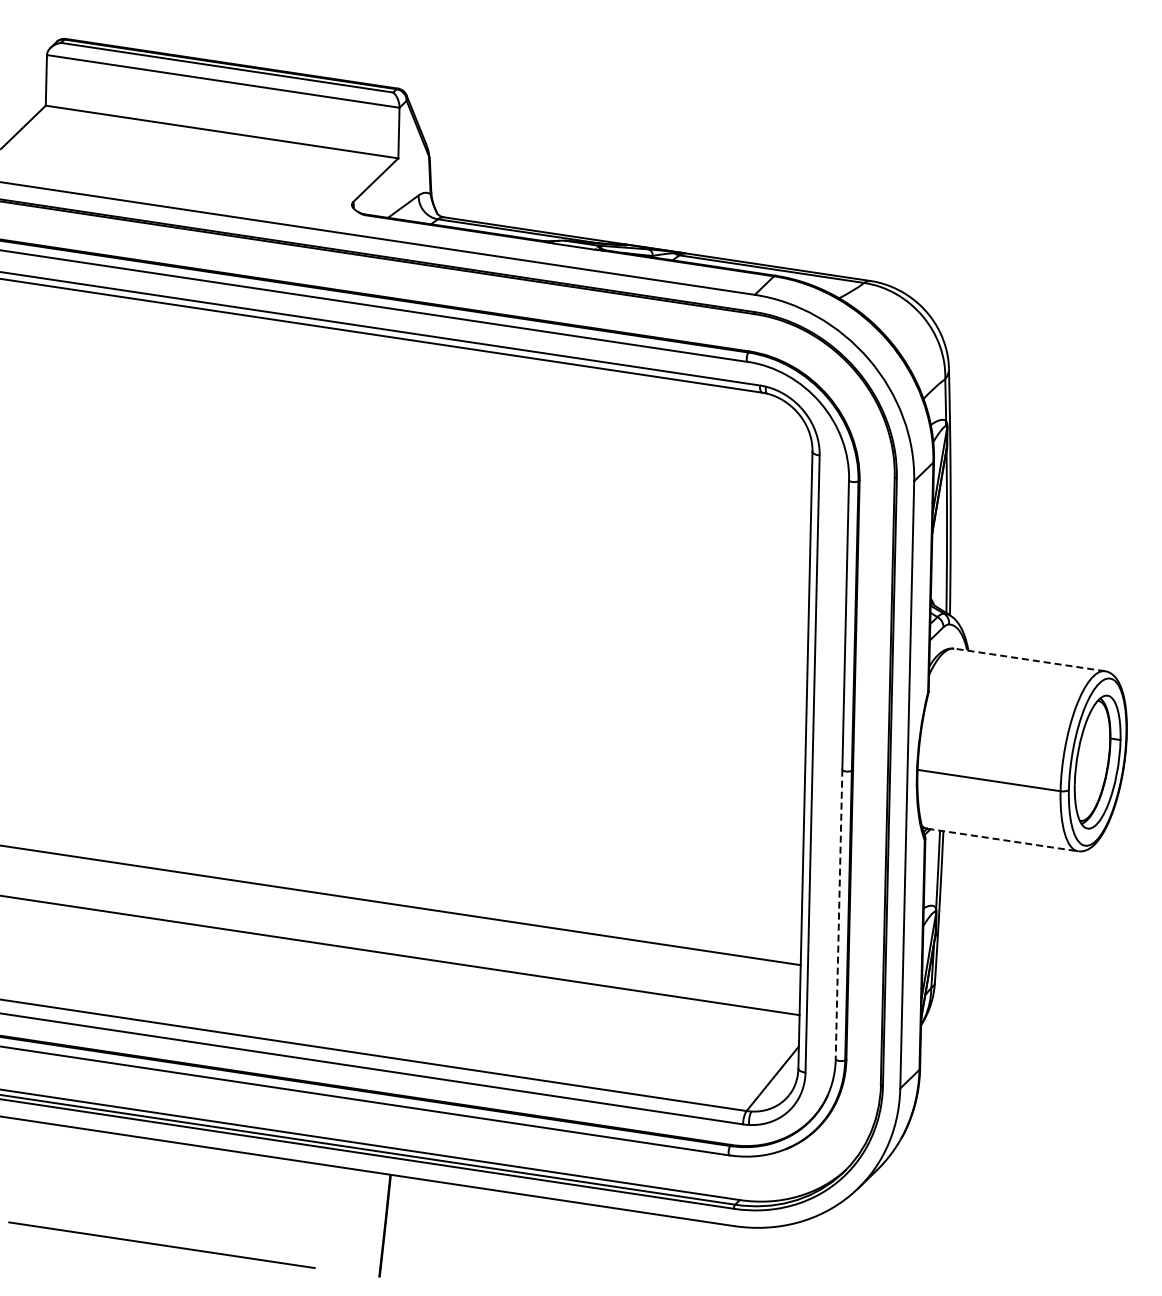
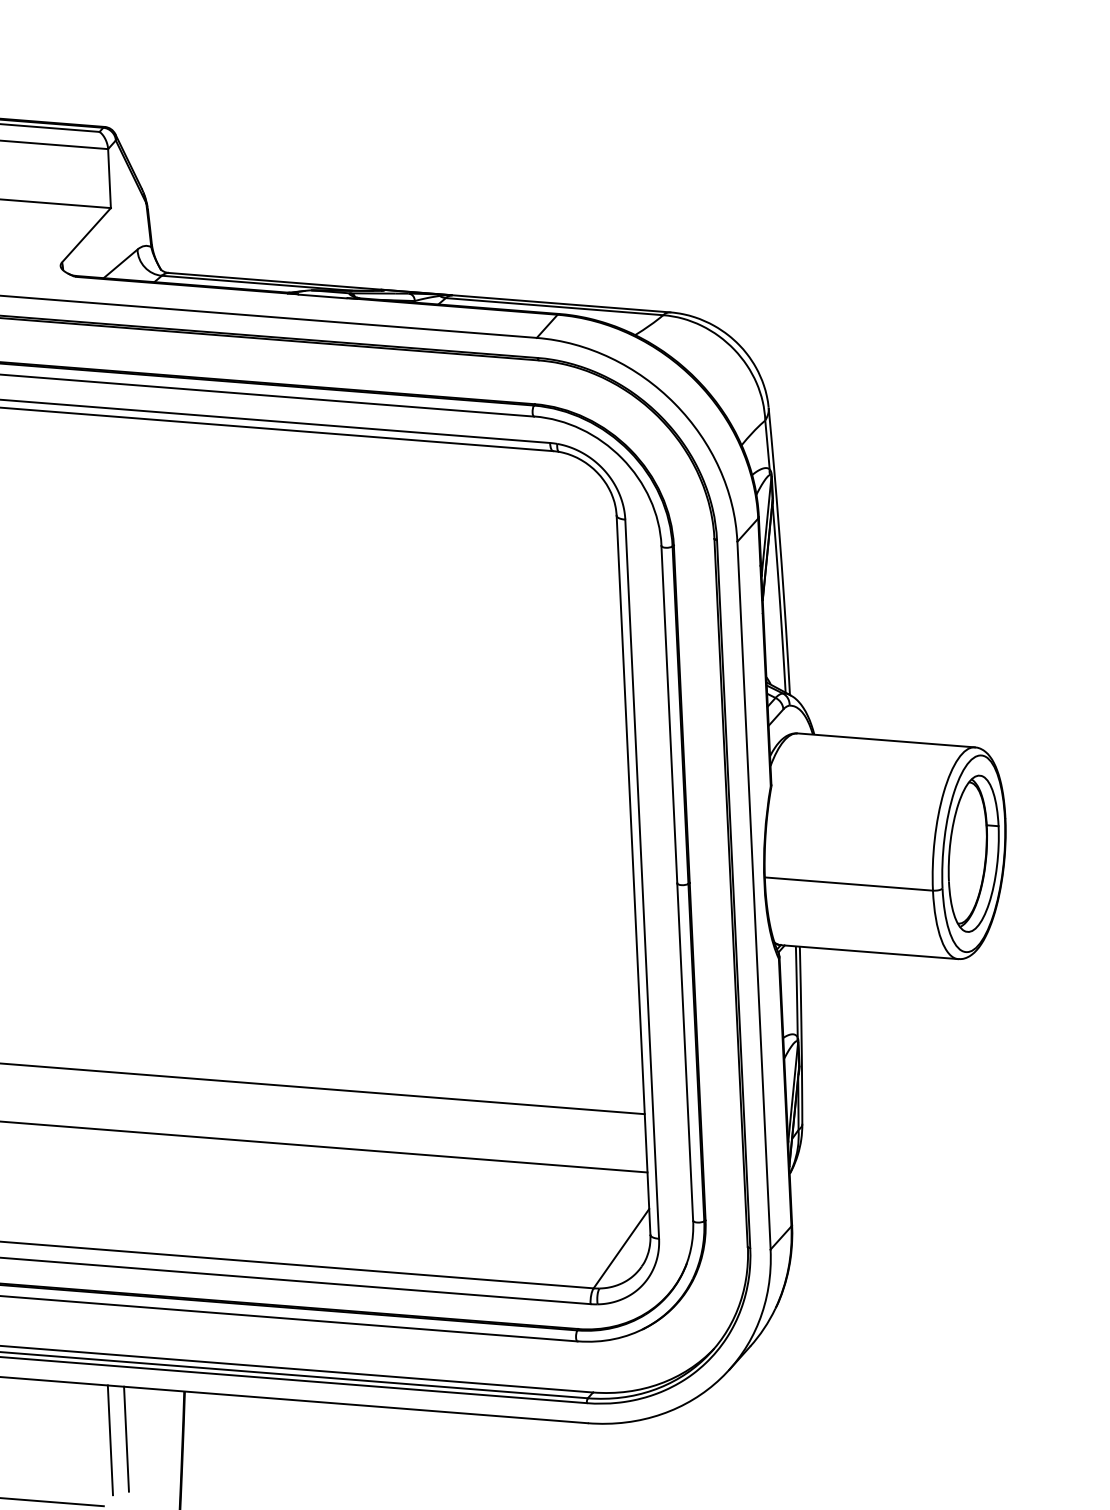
line: (1029, 659) -> (886, 739), dashed -> solid
line: (1003, 840) -> (870, 952), dashed -> solid
line: (839, 914) -> (685, 1052), dashed -> solid
line: (324, 1212) -> (110, 1440), added
line: (338, 1212) -> (126, 1439), added

